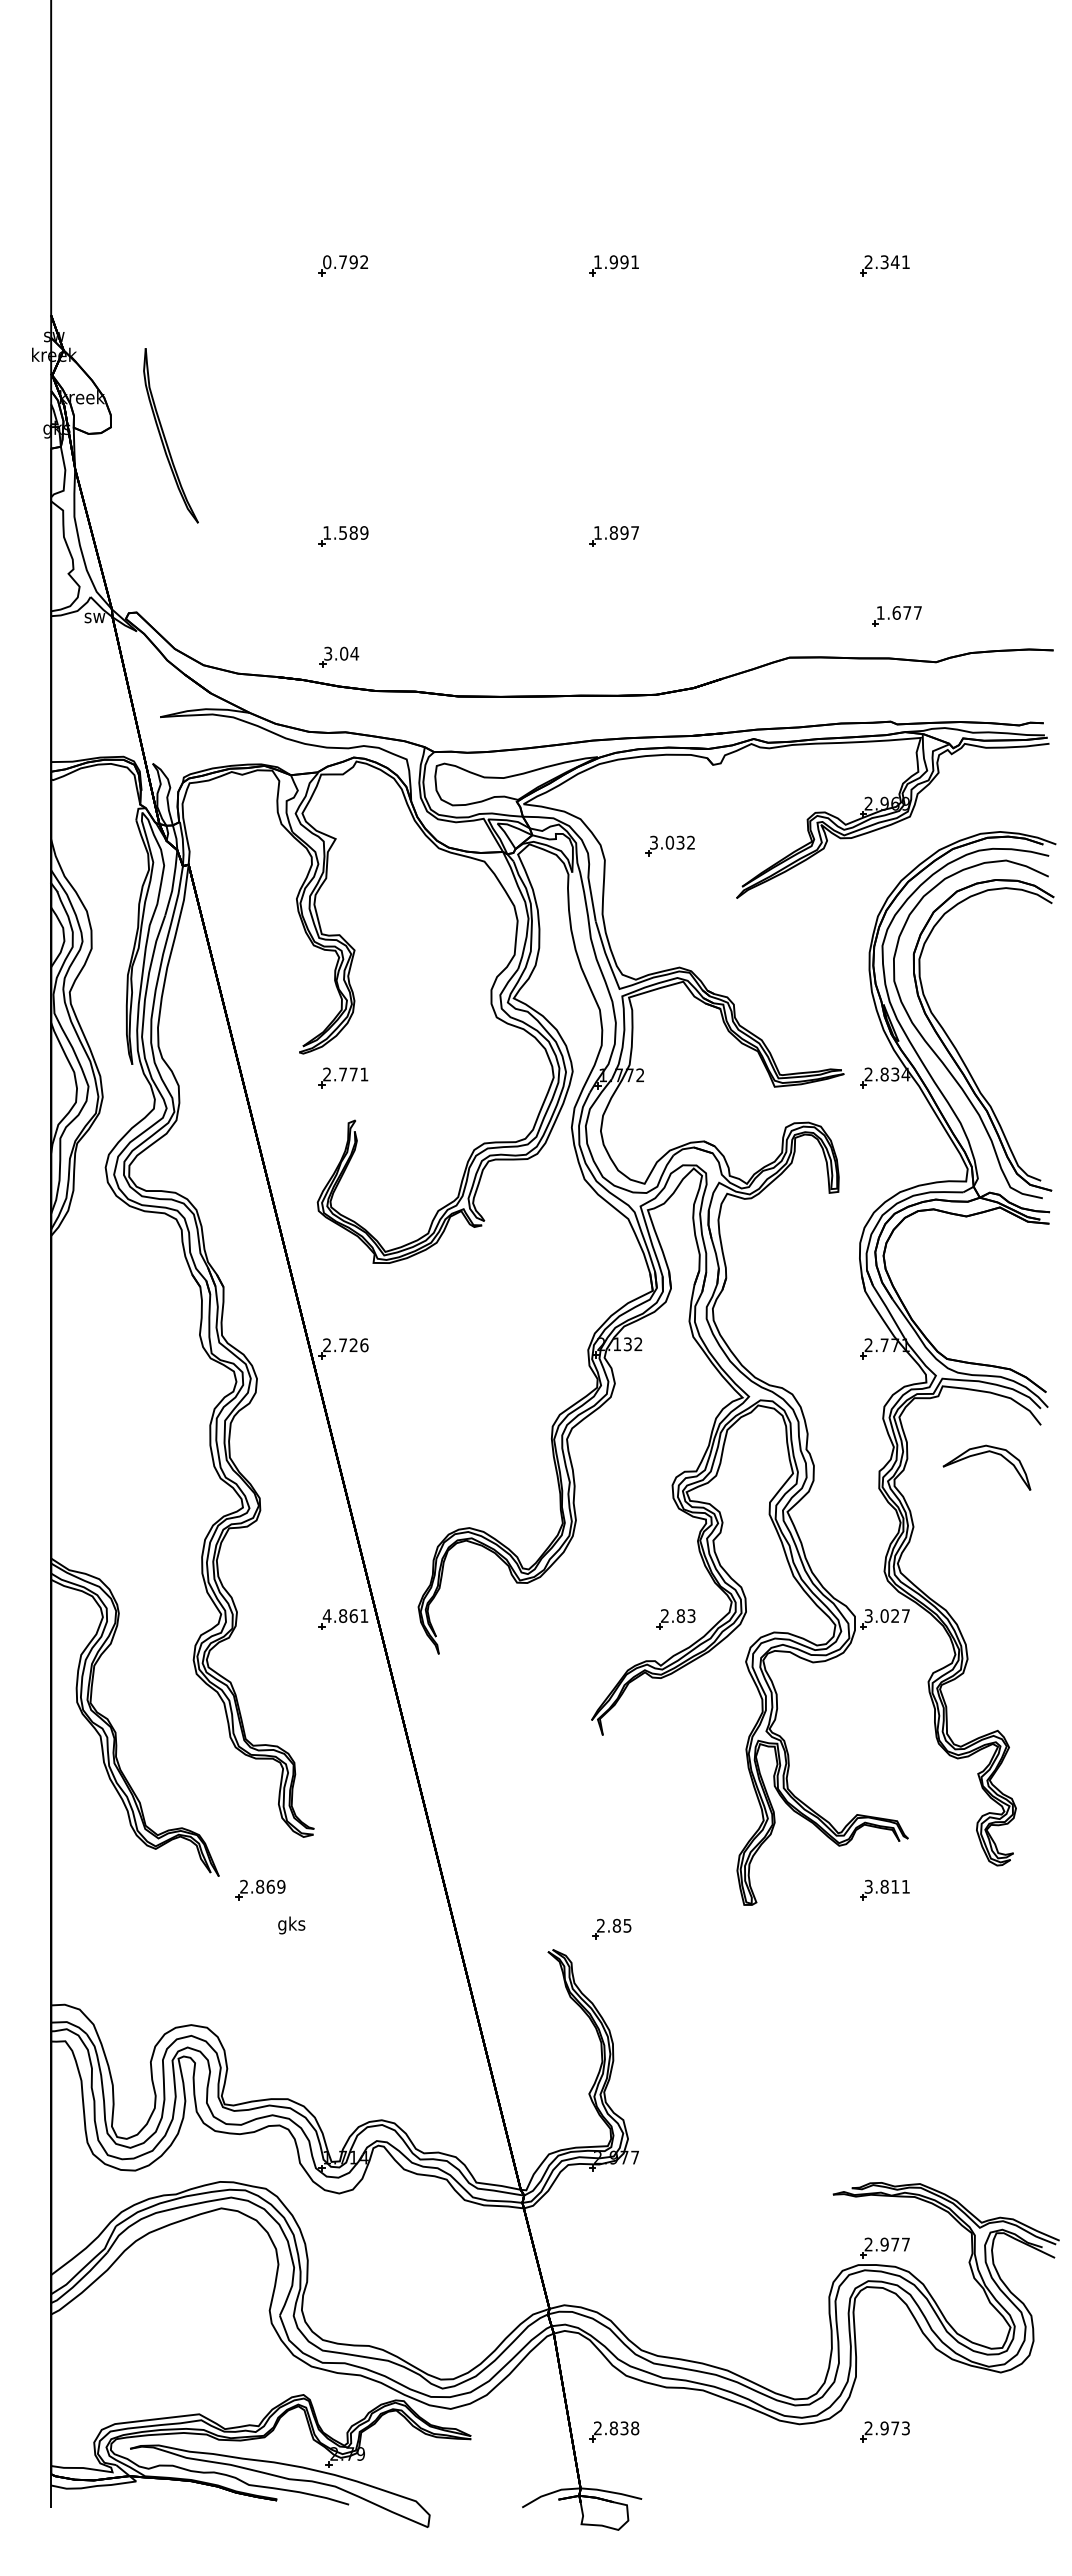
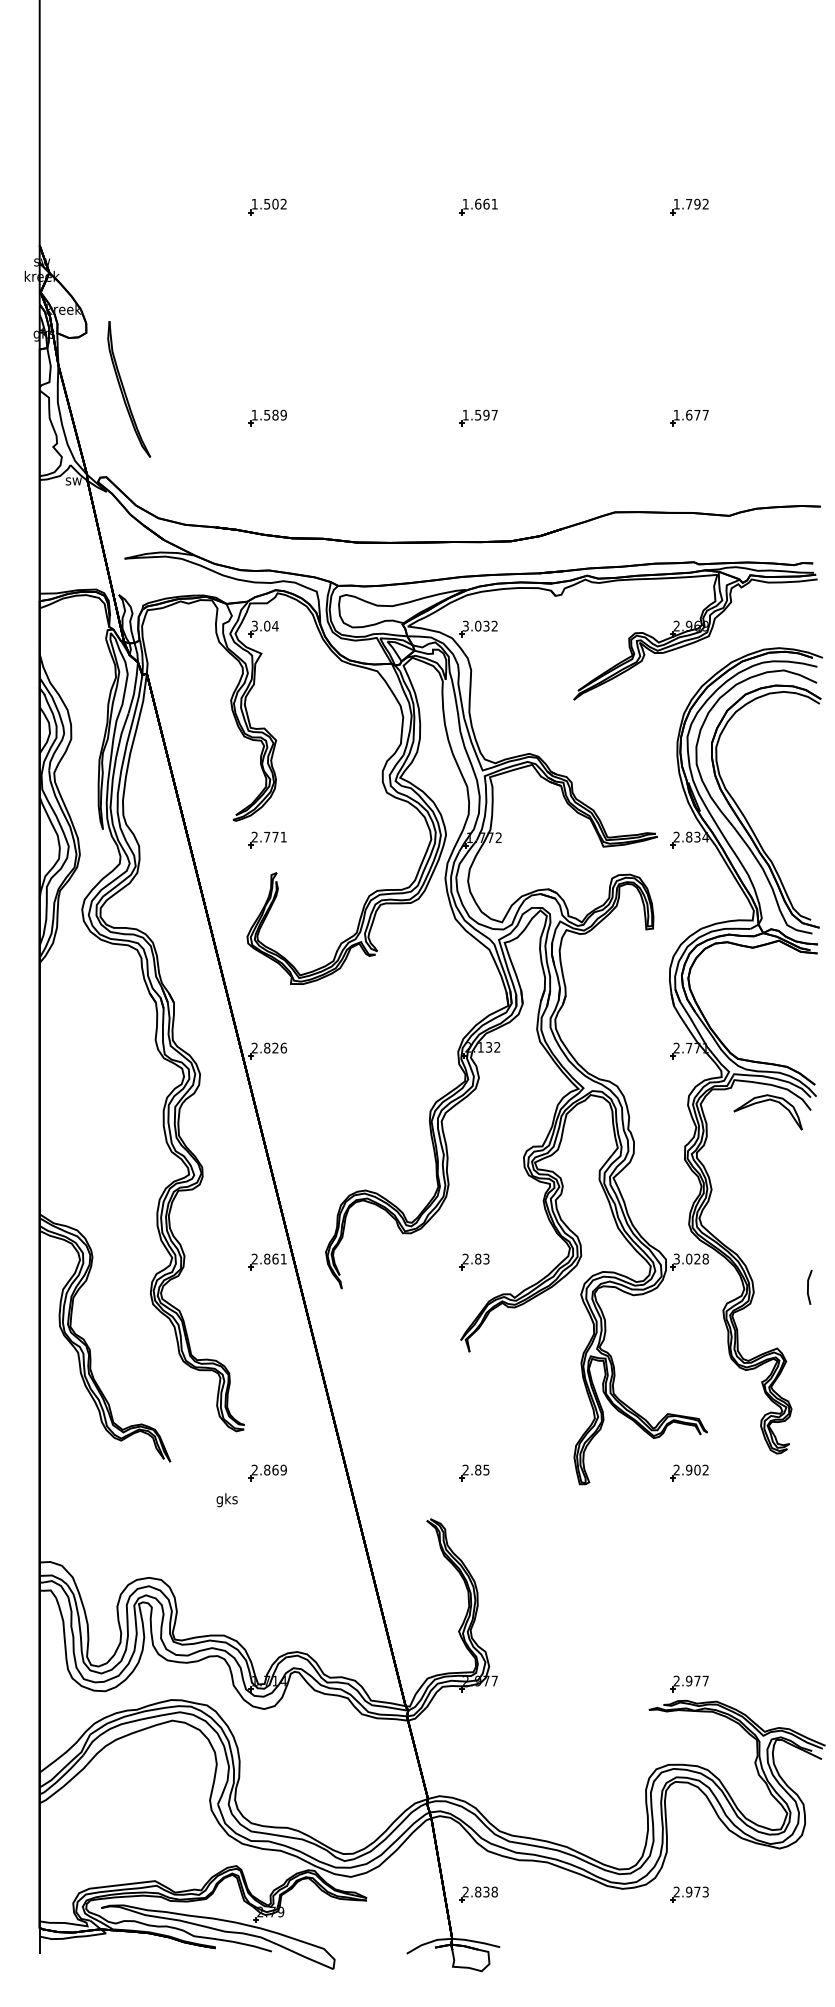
text: (340, 262) -> (265, 204), 0.792 -> 1.502
text: (618, 262) -> (481, 204), 1.991 -> 1.661
text: (886, 262) -> (690, 204), 2.341 -> 1.792
part: (170, 435) -> (128, 389), moved
text: (613, 532) -> (477, 414), 1.897 -> 1.597
part: (896, 616) -> (689, 417), moved
part: (339, 656) -> (263, 628), moved
part: (669, 845) -> (477, 628), moved
text: (343, 1345) -> (267, 1048), 2.726 -> 2.826
part: (981, 1454) -> (763, 1102), moved
text: (326, 1615) -> (254, 1258), 4.861 -> 2.861
text: (905, 1615) -> (705, 1258), 3.027 -> 3.028
part: (675, 1619) -> (473, 1261), moved
line: (1038, 1651) -> (809, 1286), added
text: (886, 1886) -> (690, 1469), 3.811 -> 2.902
part: (260, 1889) -> (267, 1472), moved
part: (611, 1928) -> (473, 1472), moved
part: (884, 2247) -> (689, 1683), moved

